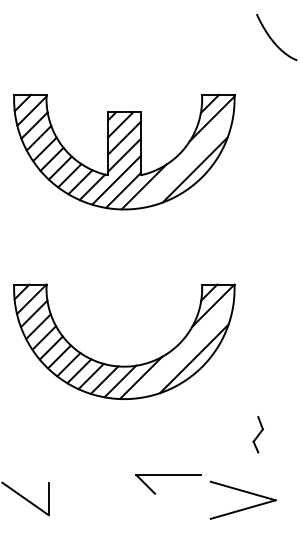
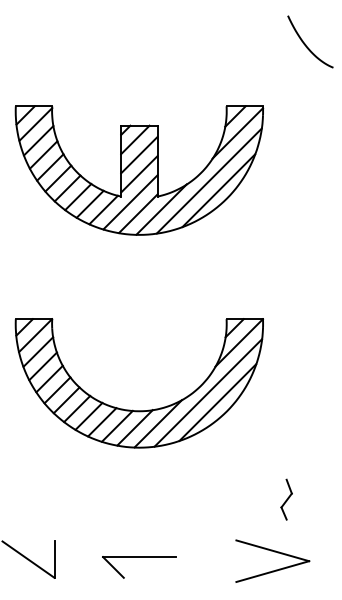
line: (185, 160) -> (208, 180), added
line: (185, 349) -> (207, 392), added
part: (258, 434) -> (286, 499), moved
part: (168, 475) -> (139, 557), moved

